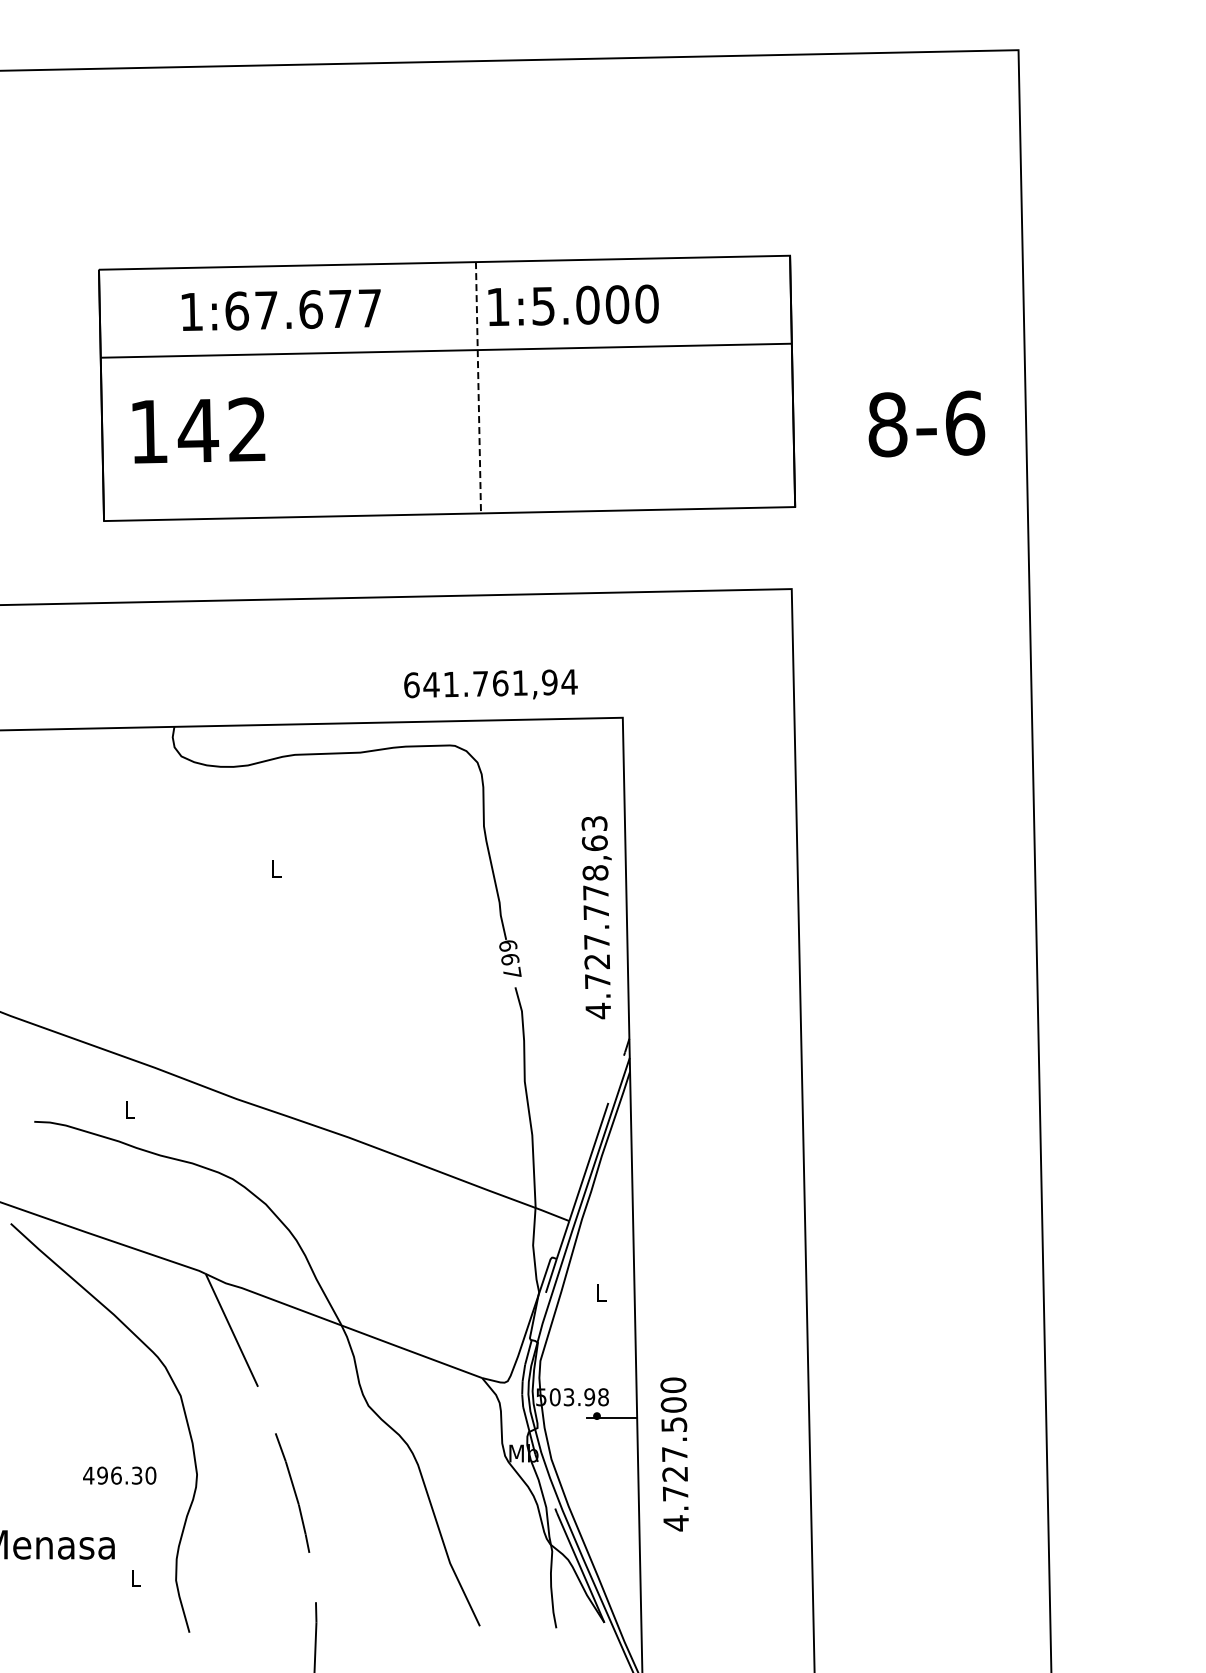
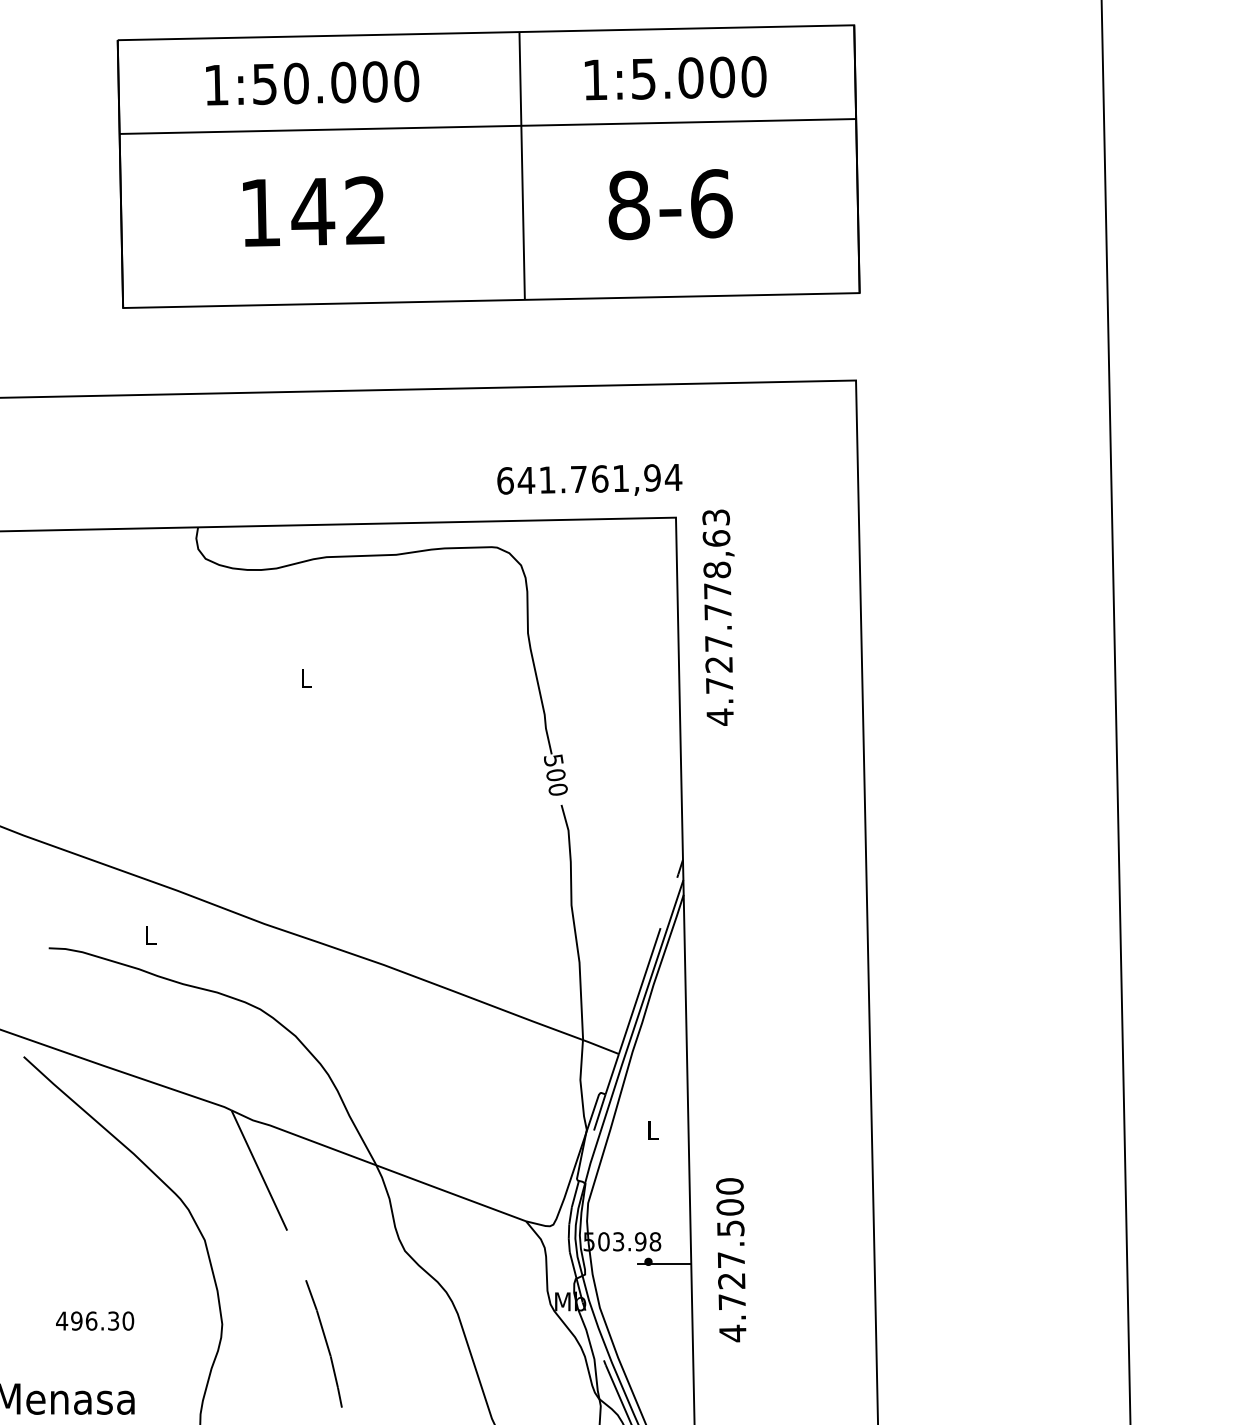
text: (573, 304) -> (675, 77), moved
text: (303, 309) -> (335, 82), 1:67.677 -> 1:50.000
line: (478, 387) -> (522, 165), dashed -> solid
text: (926, 423) -> (670, 204), moved
text: (198, 430) -> (313, 211), moved
text: (490, 684) -> (589, 480), moved
text: (596, 917) -> (718, 617), moved
text: (510, 959) -> (556, 775), 667 -> 500
text: (674, 1454) -> (731, 1260), moved
text: (119, 1475) -> (94, 1320), moved

